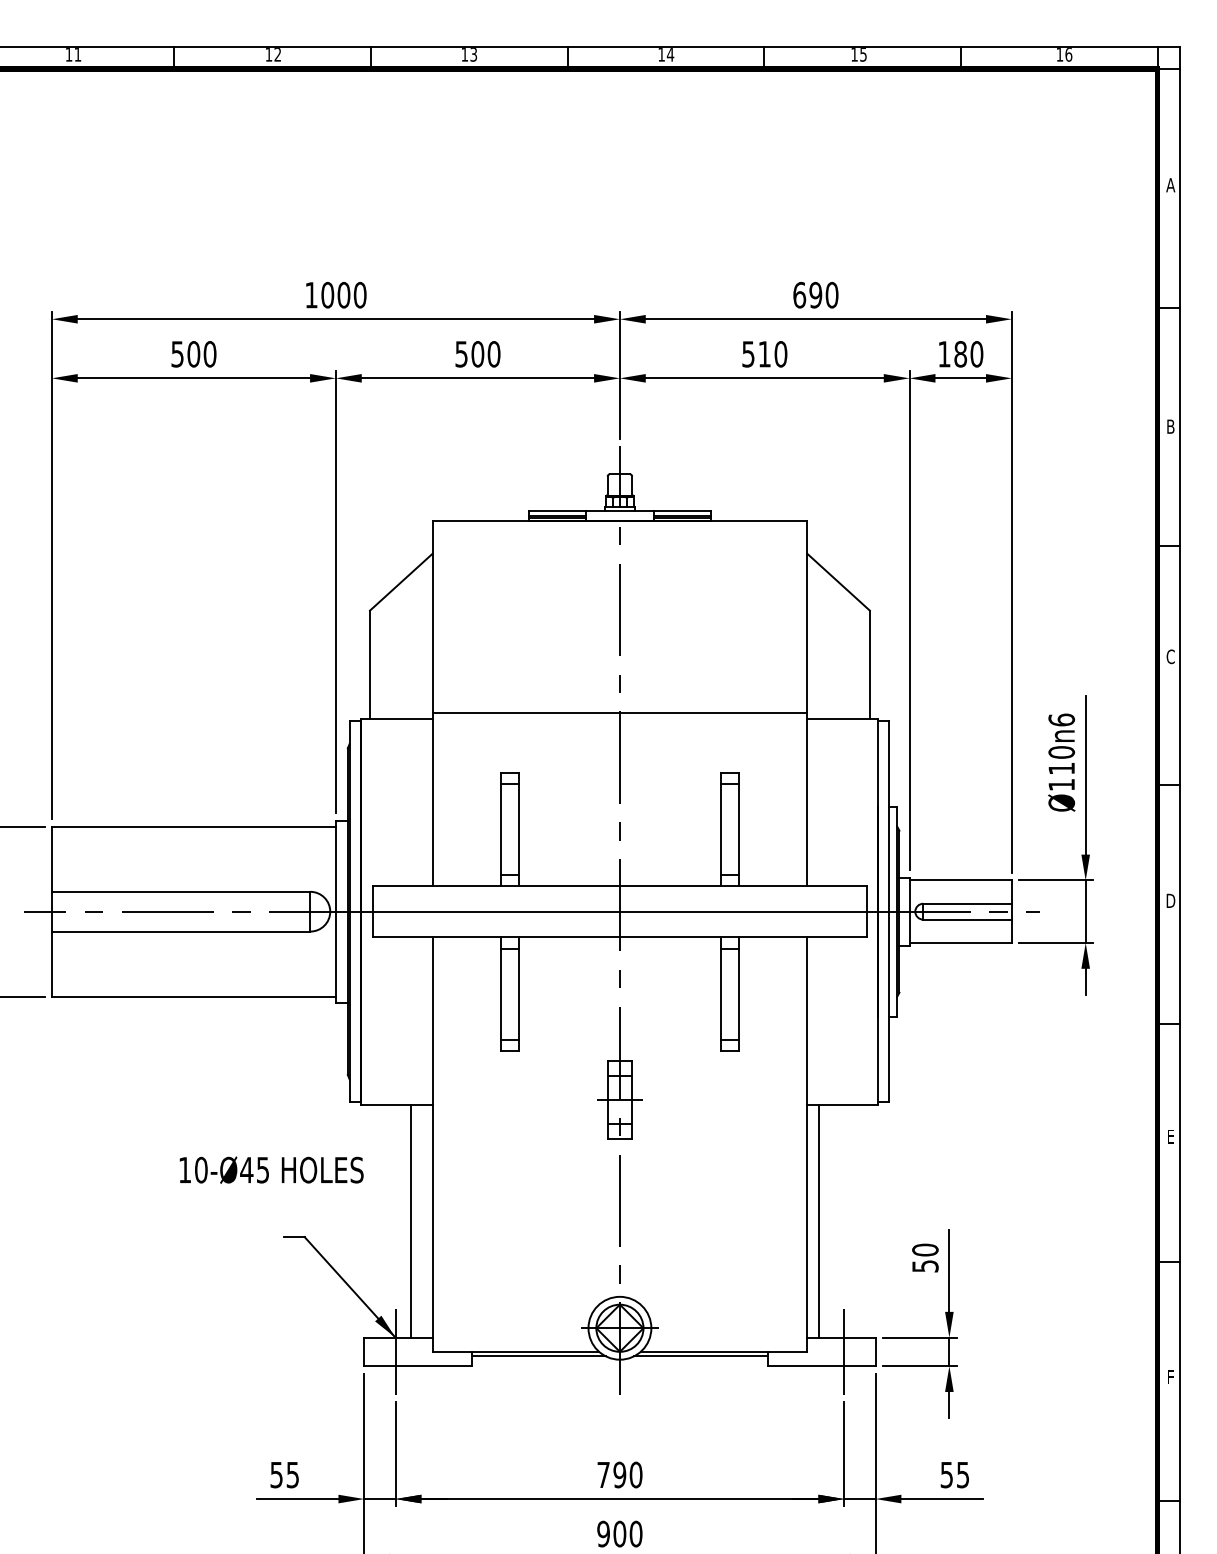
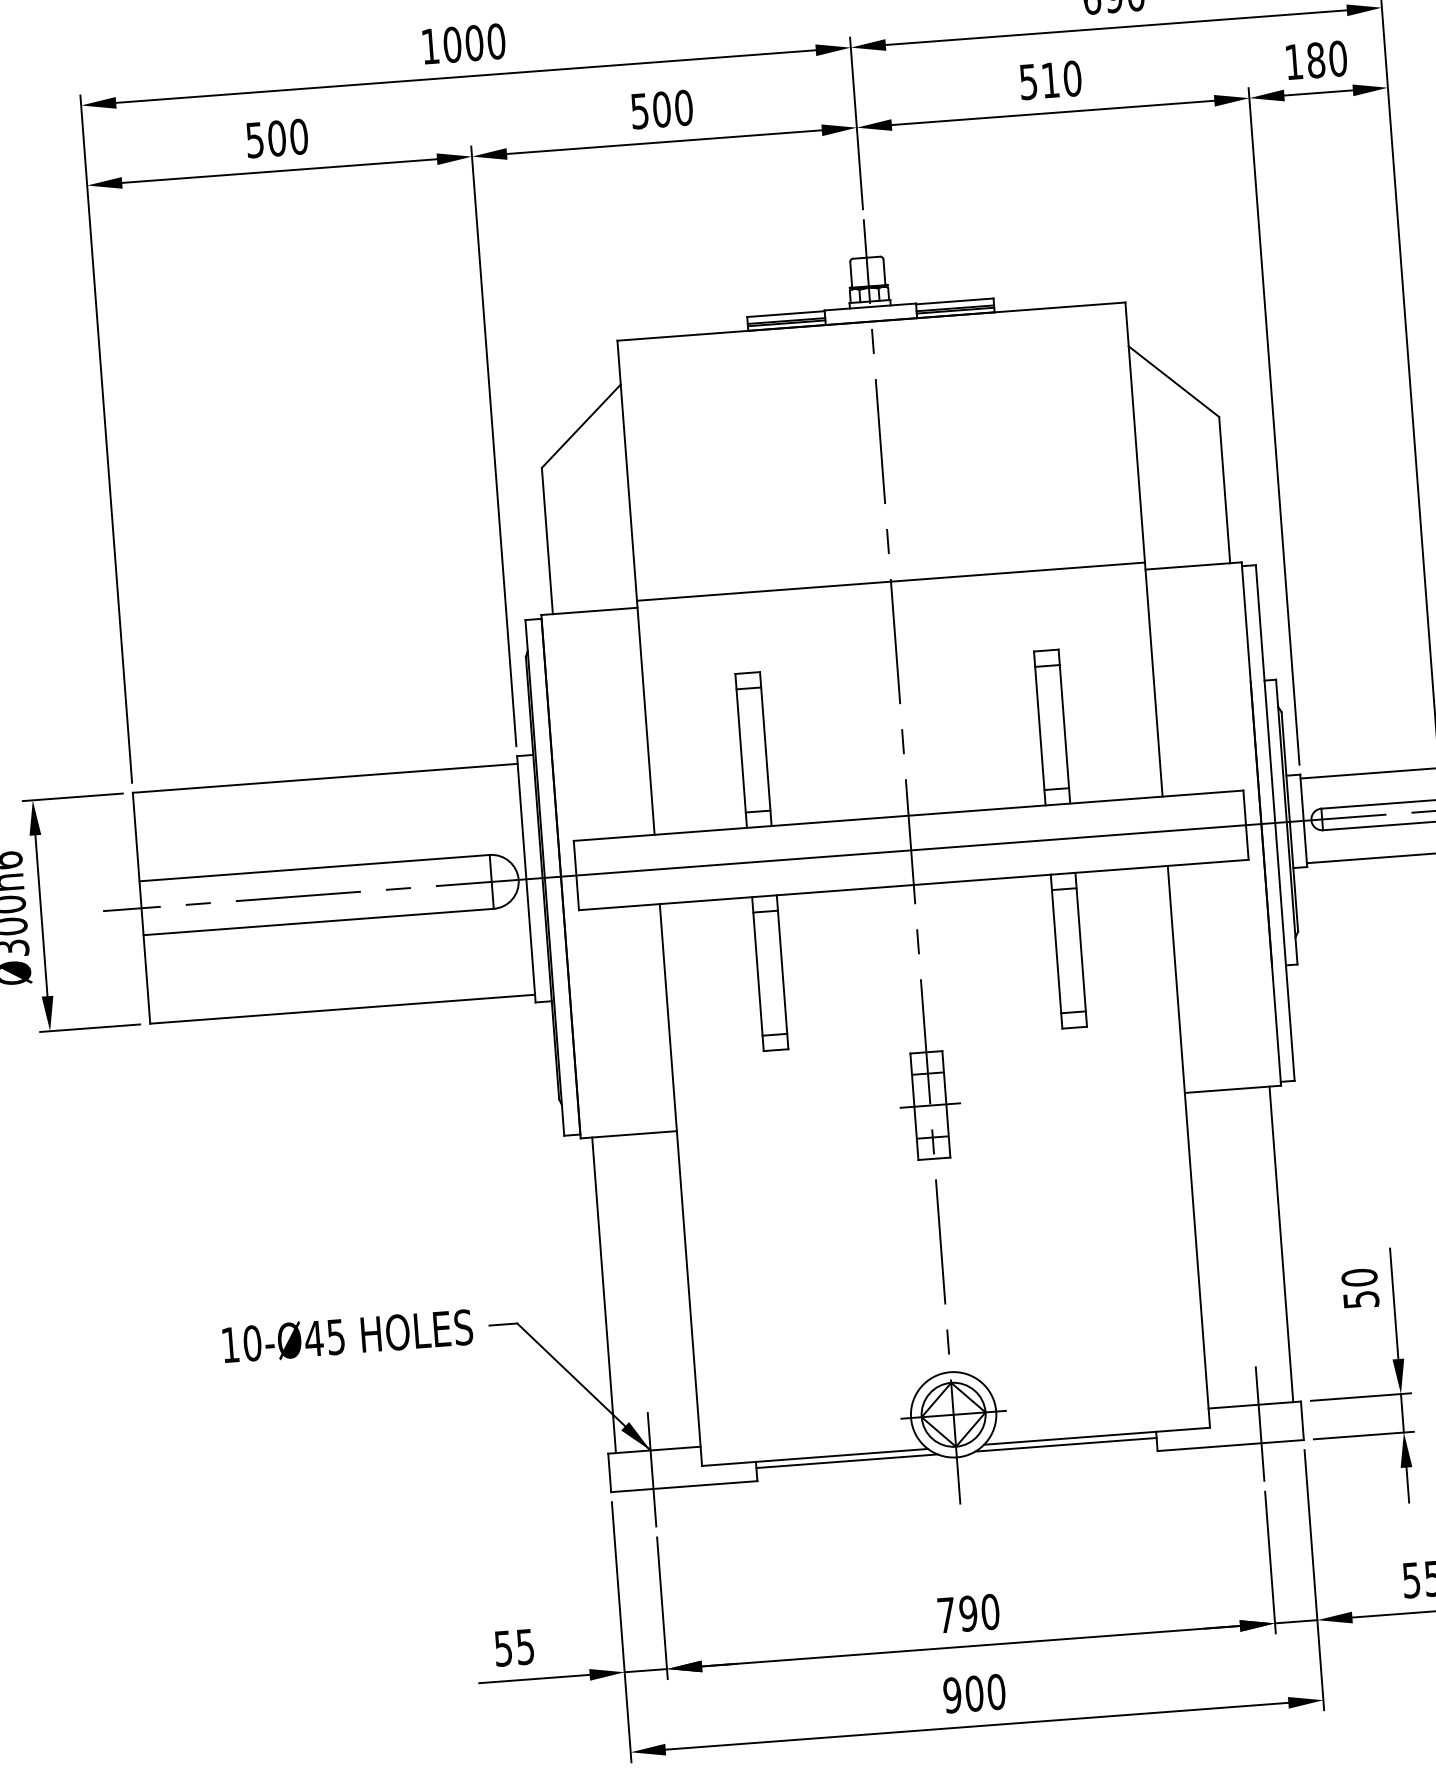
text: (271, 1169) -> (347, 1335), moved
line: (411, 1220) -> (604, 1294), moved
line: (818, 1220) -> (1280, 1243), moved

